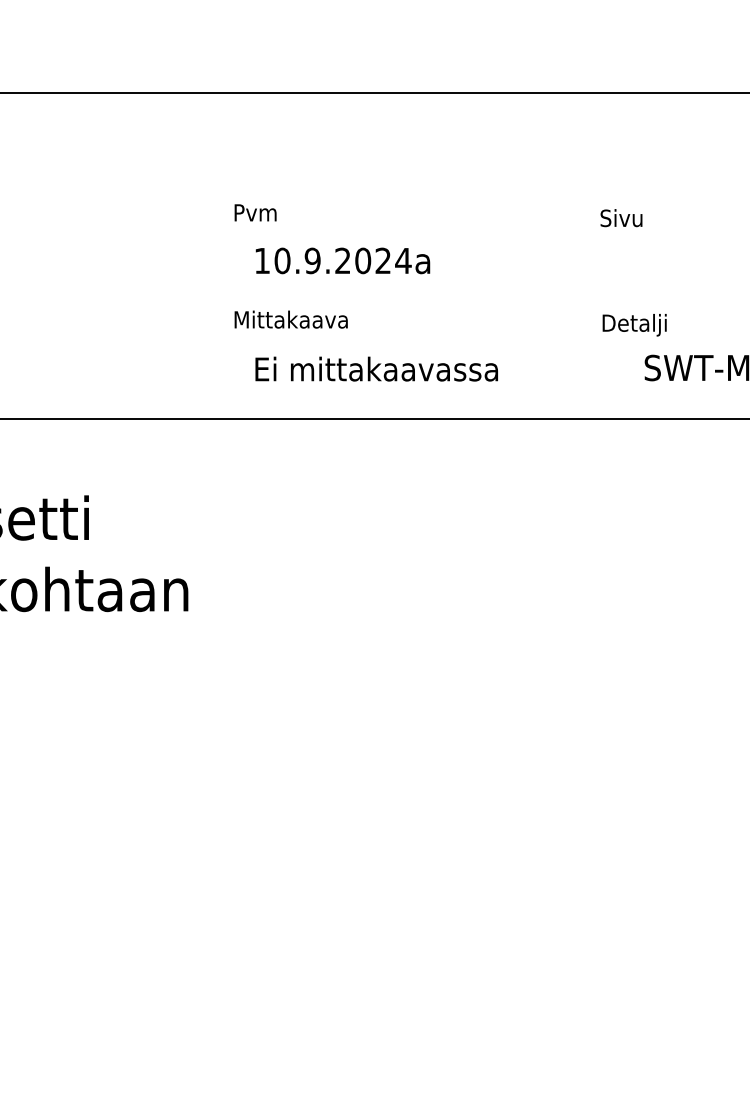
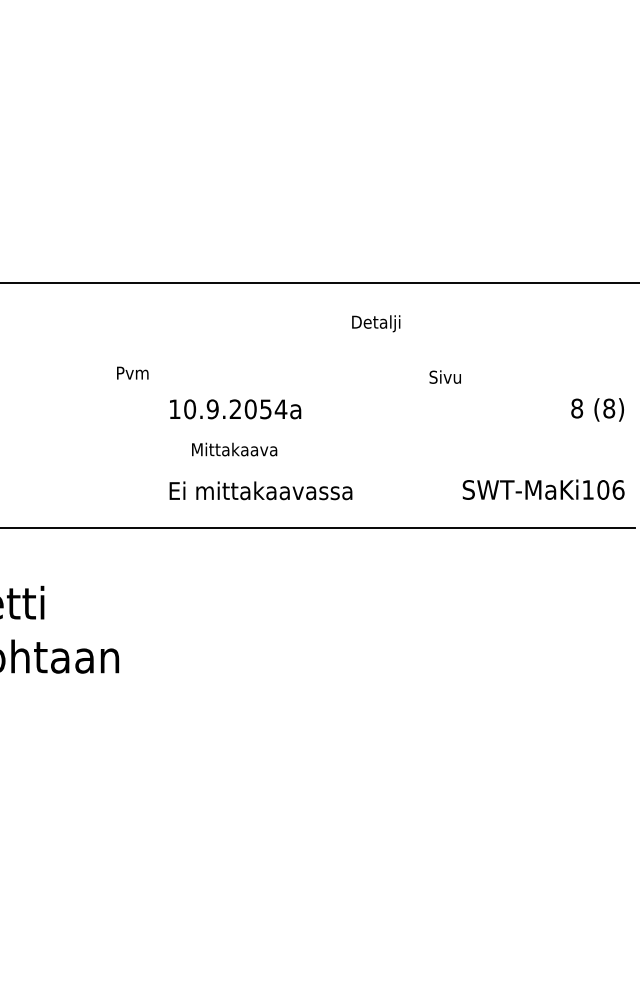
text: (255, 211) -> (132, 372), moved
text: (382, 261) -> (265, 409), 10.9.2024a -> 10.9.2054a
text: (291, 319) -> (234, 449), moved
text: (635, 324) -> (376, 323), moved

